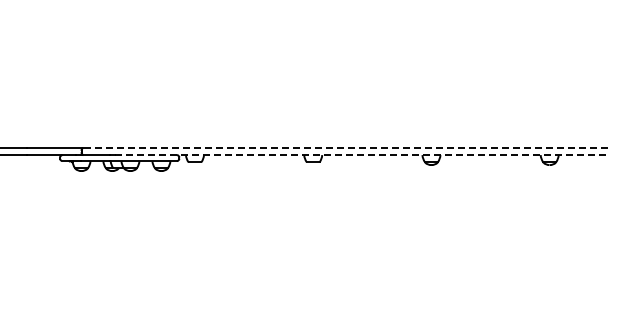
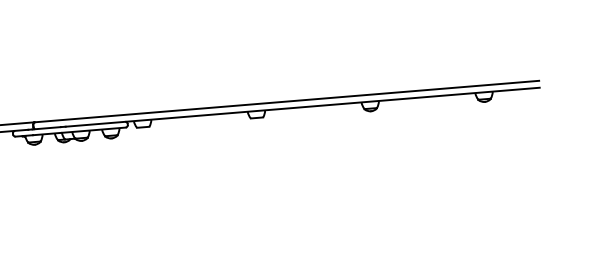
line: (344, 147) -> (285, 101), dashed -> solid
line: (361, 155) -> (302, 107), dashed -> solid

